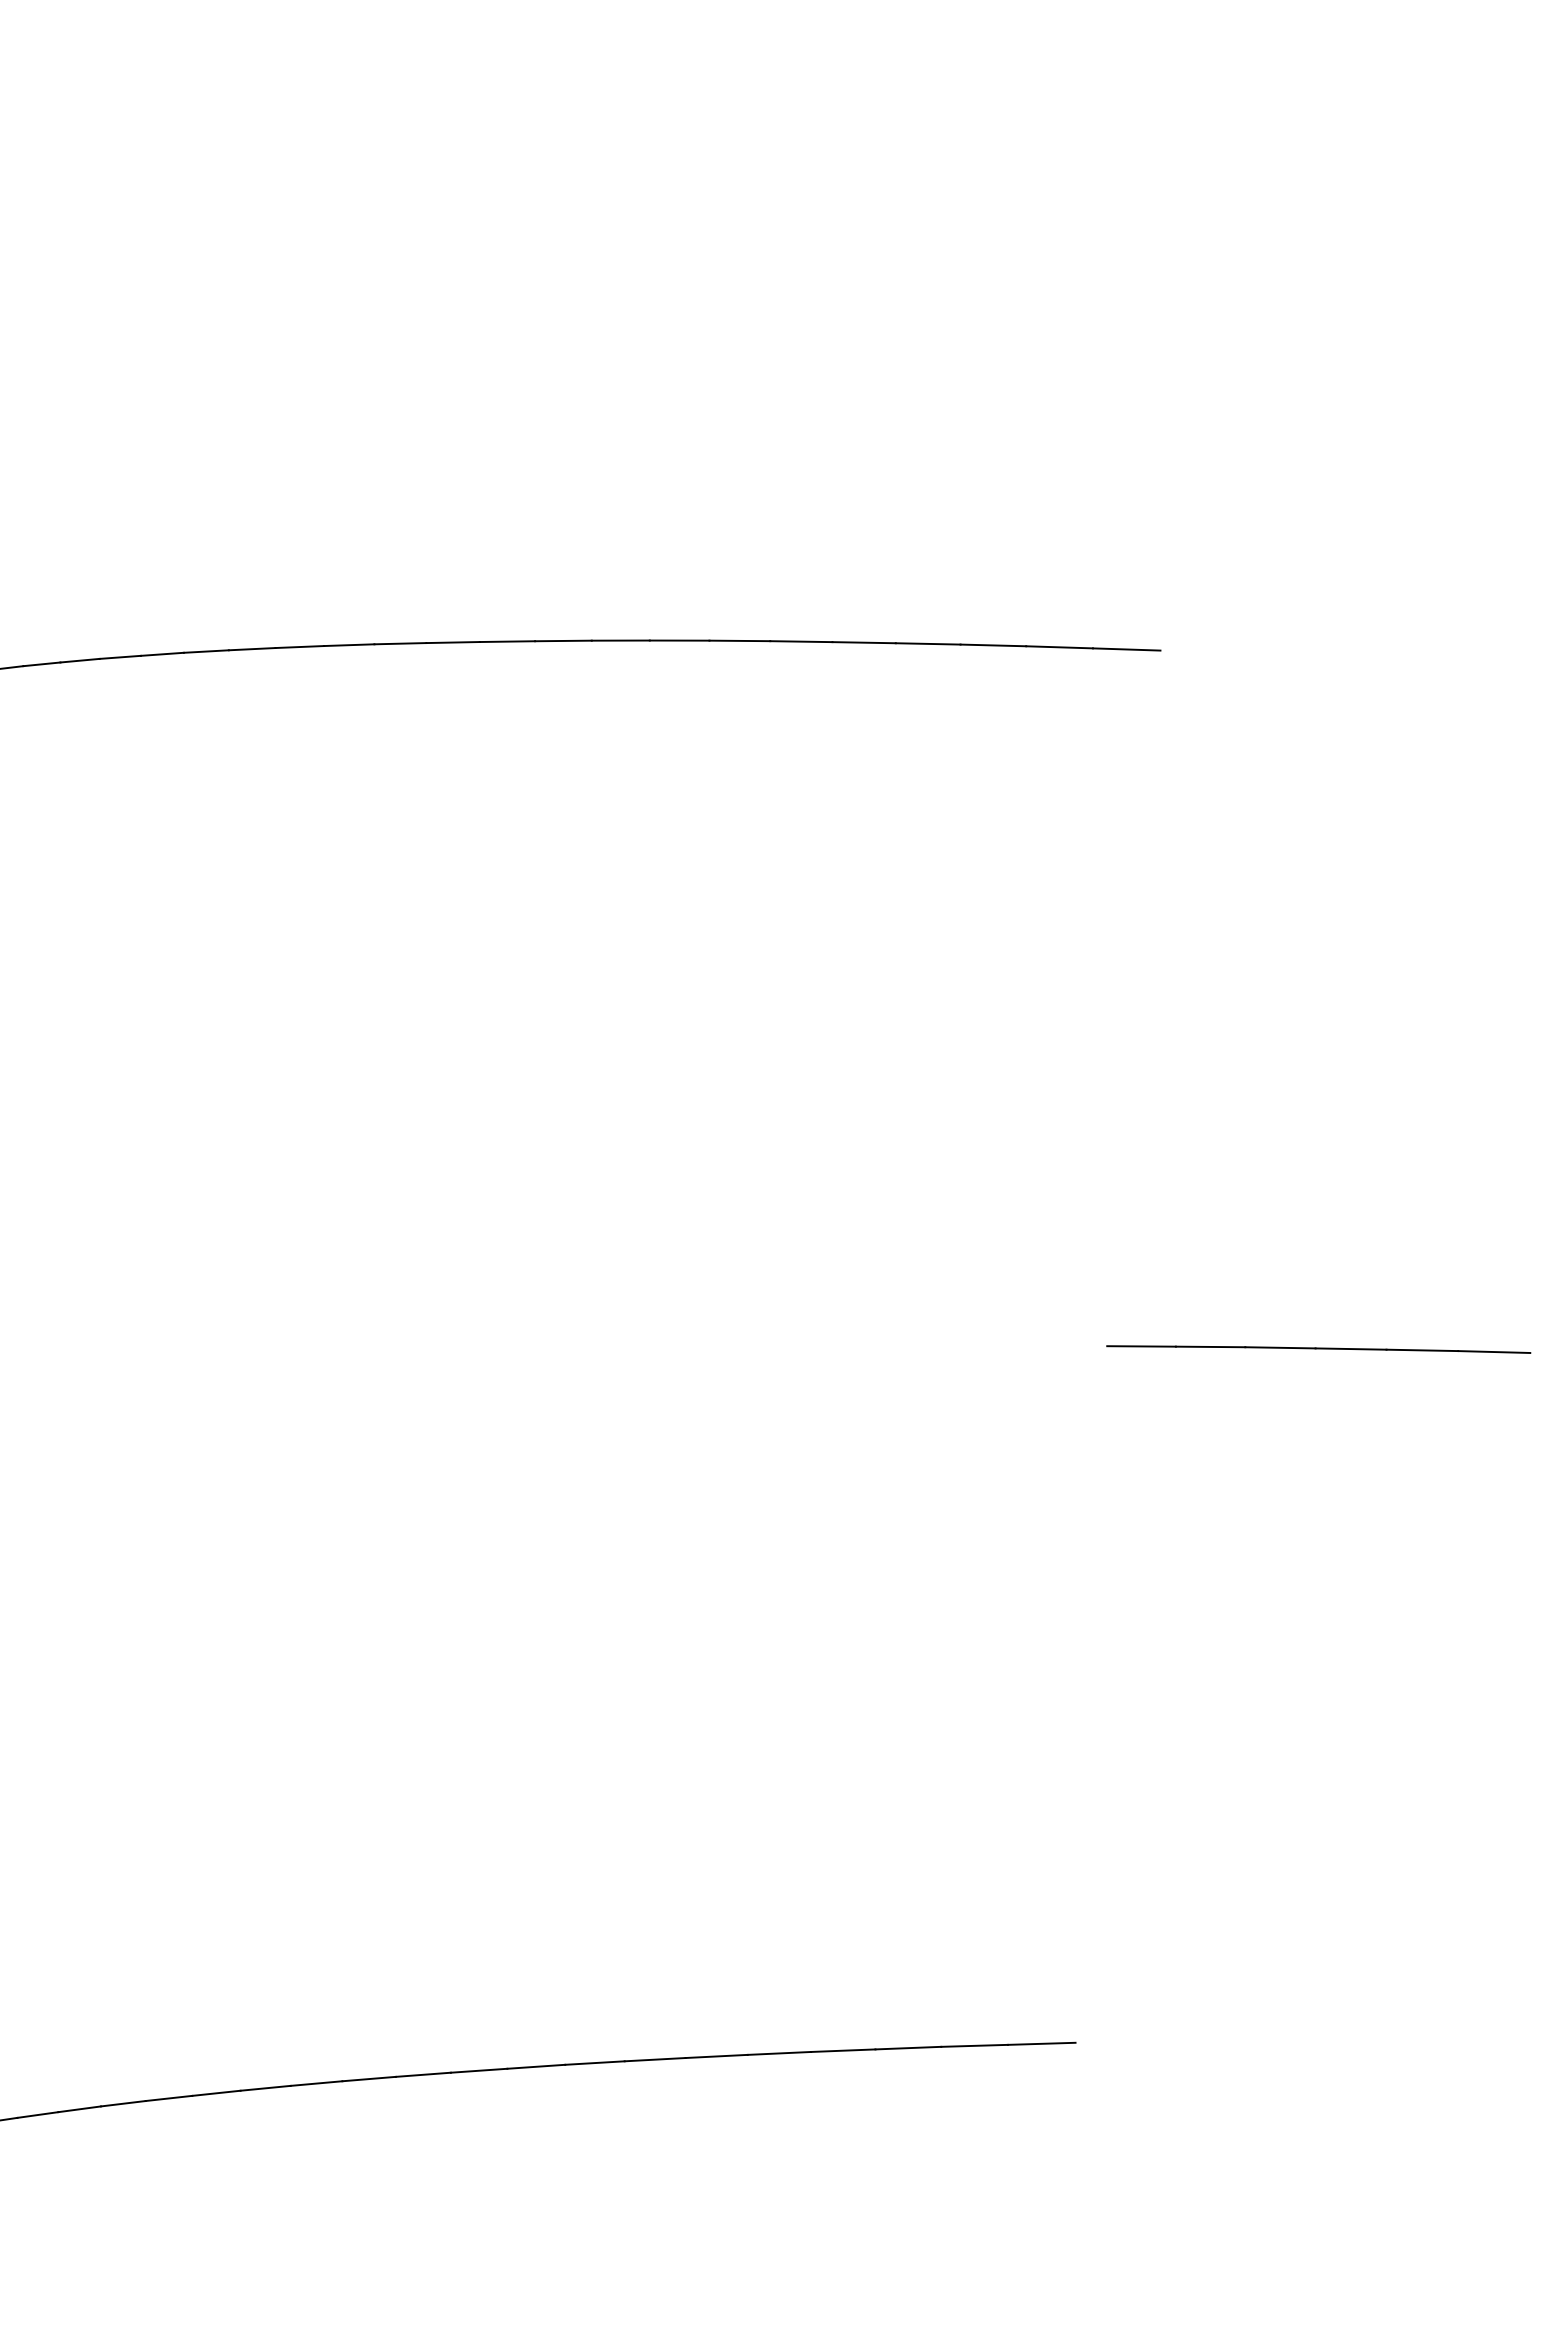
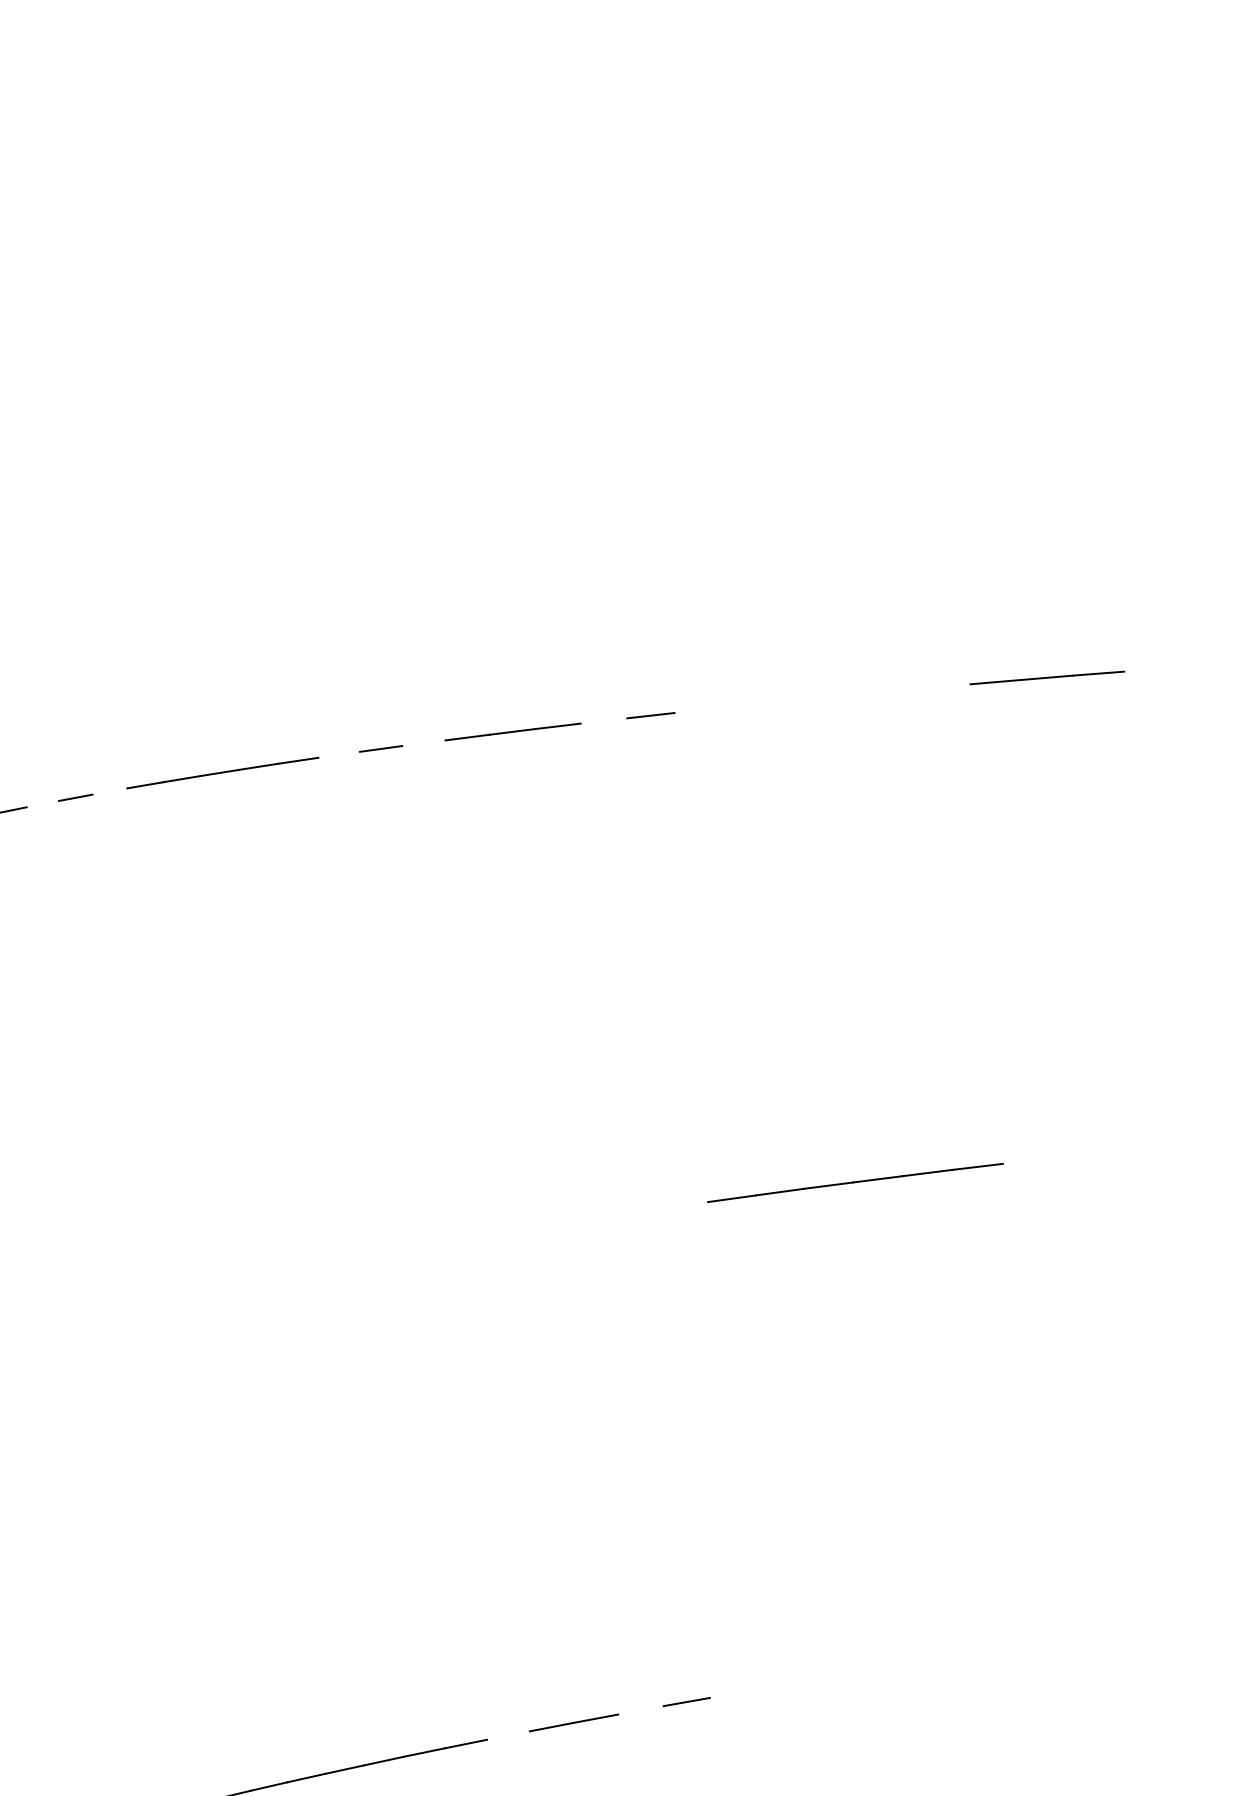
line: (678, 639) -> (338, 754), removed
line: (800, 641) -> (423, 743), removed
line: (348, 645) -> (109, 791), removed
line: (1058, 646) -> (603, 720), removed
line: (251, 649) -> (42, 804), removed
line: (1040, 2043) -> (732, 1693), removed
line: (907, 2048) -> (640, 1710), removed
line: (716, 2056) -> (508, 1735), removed

